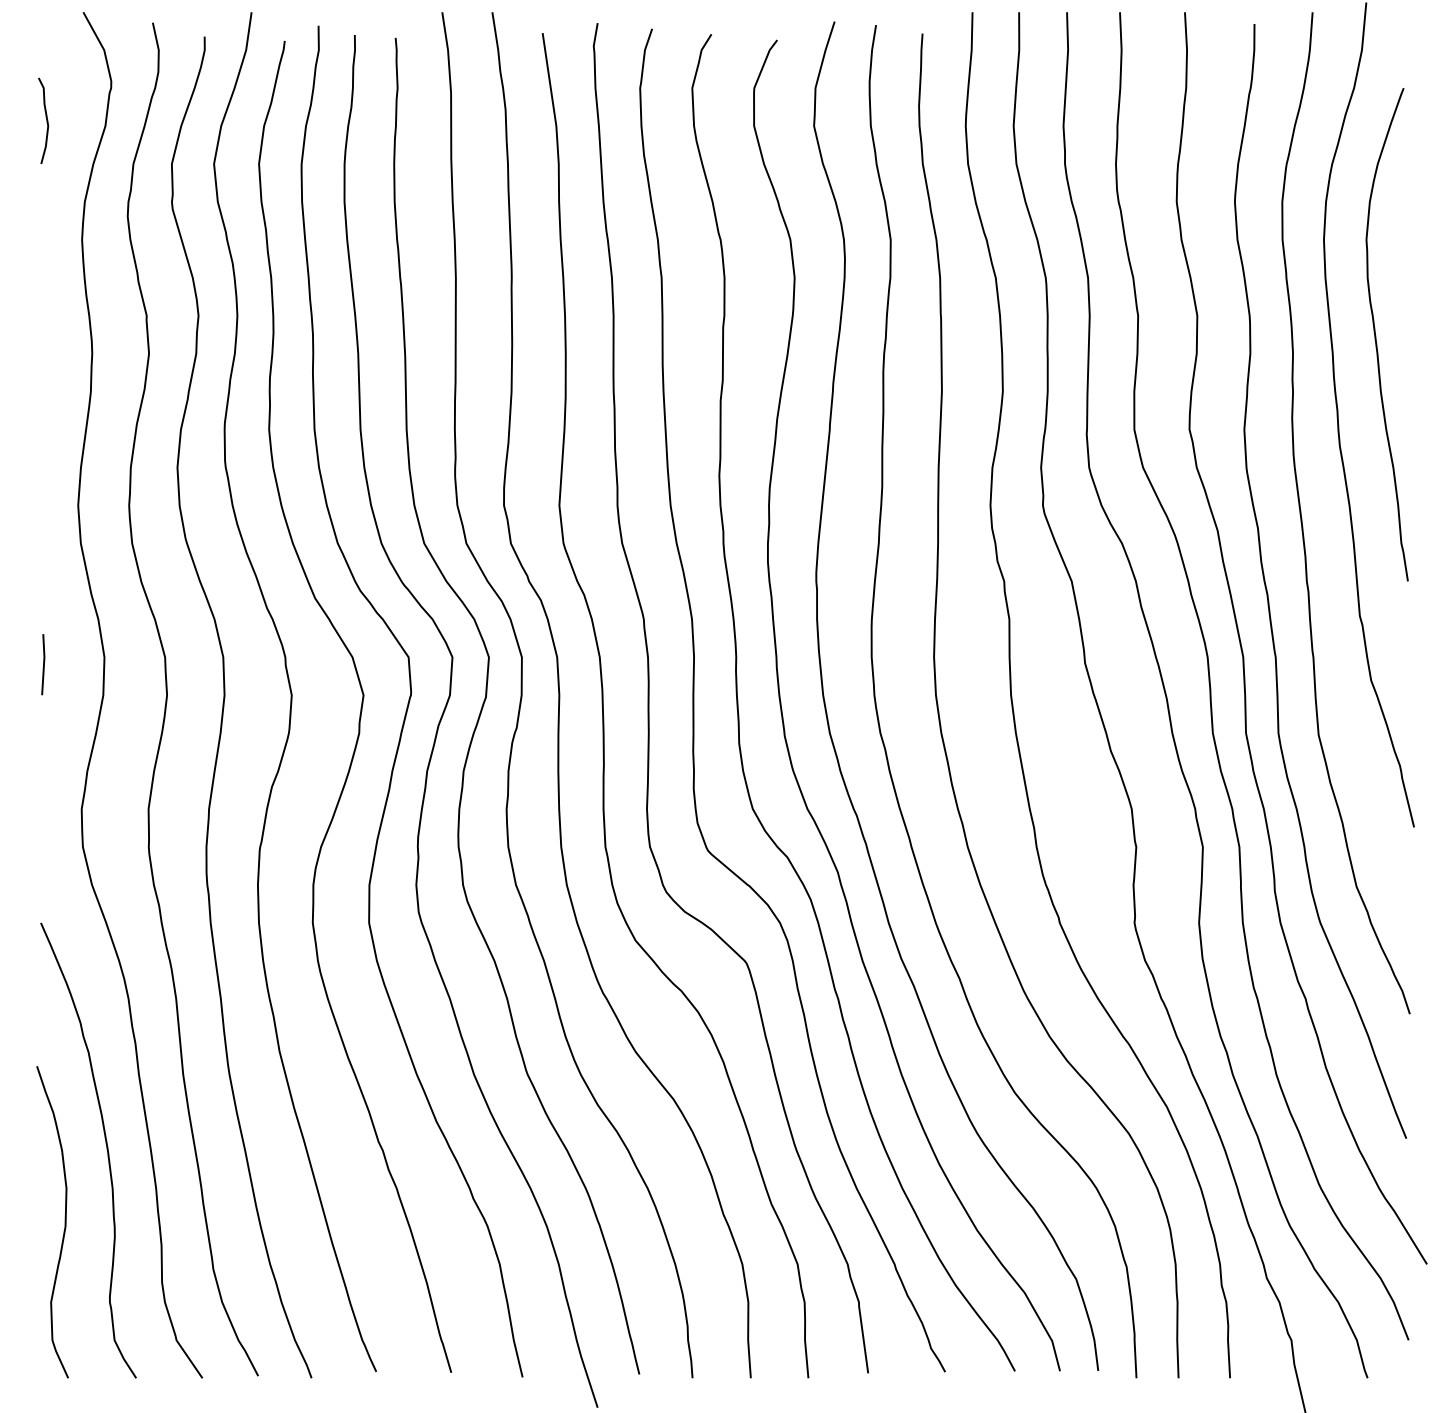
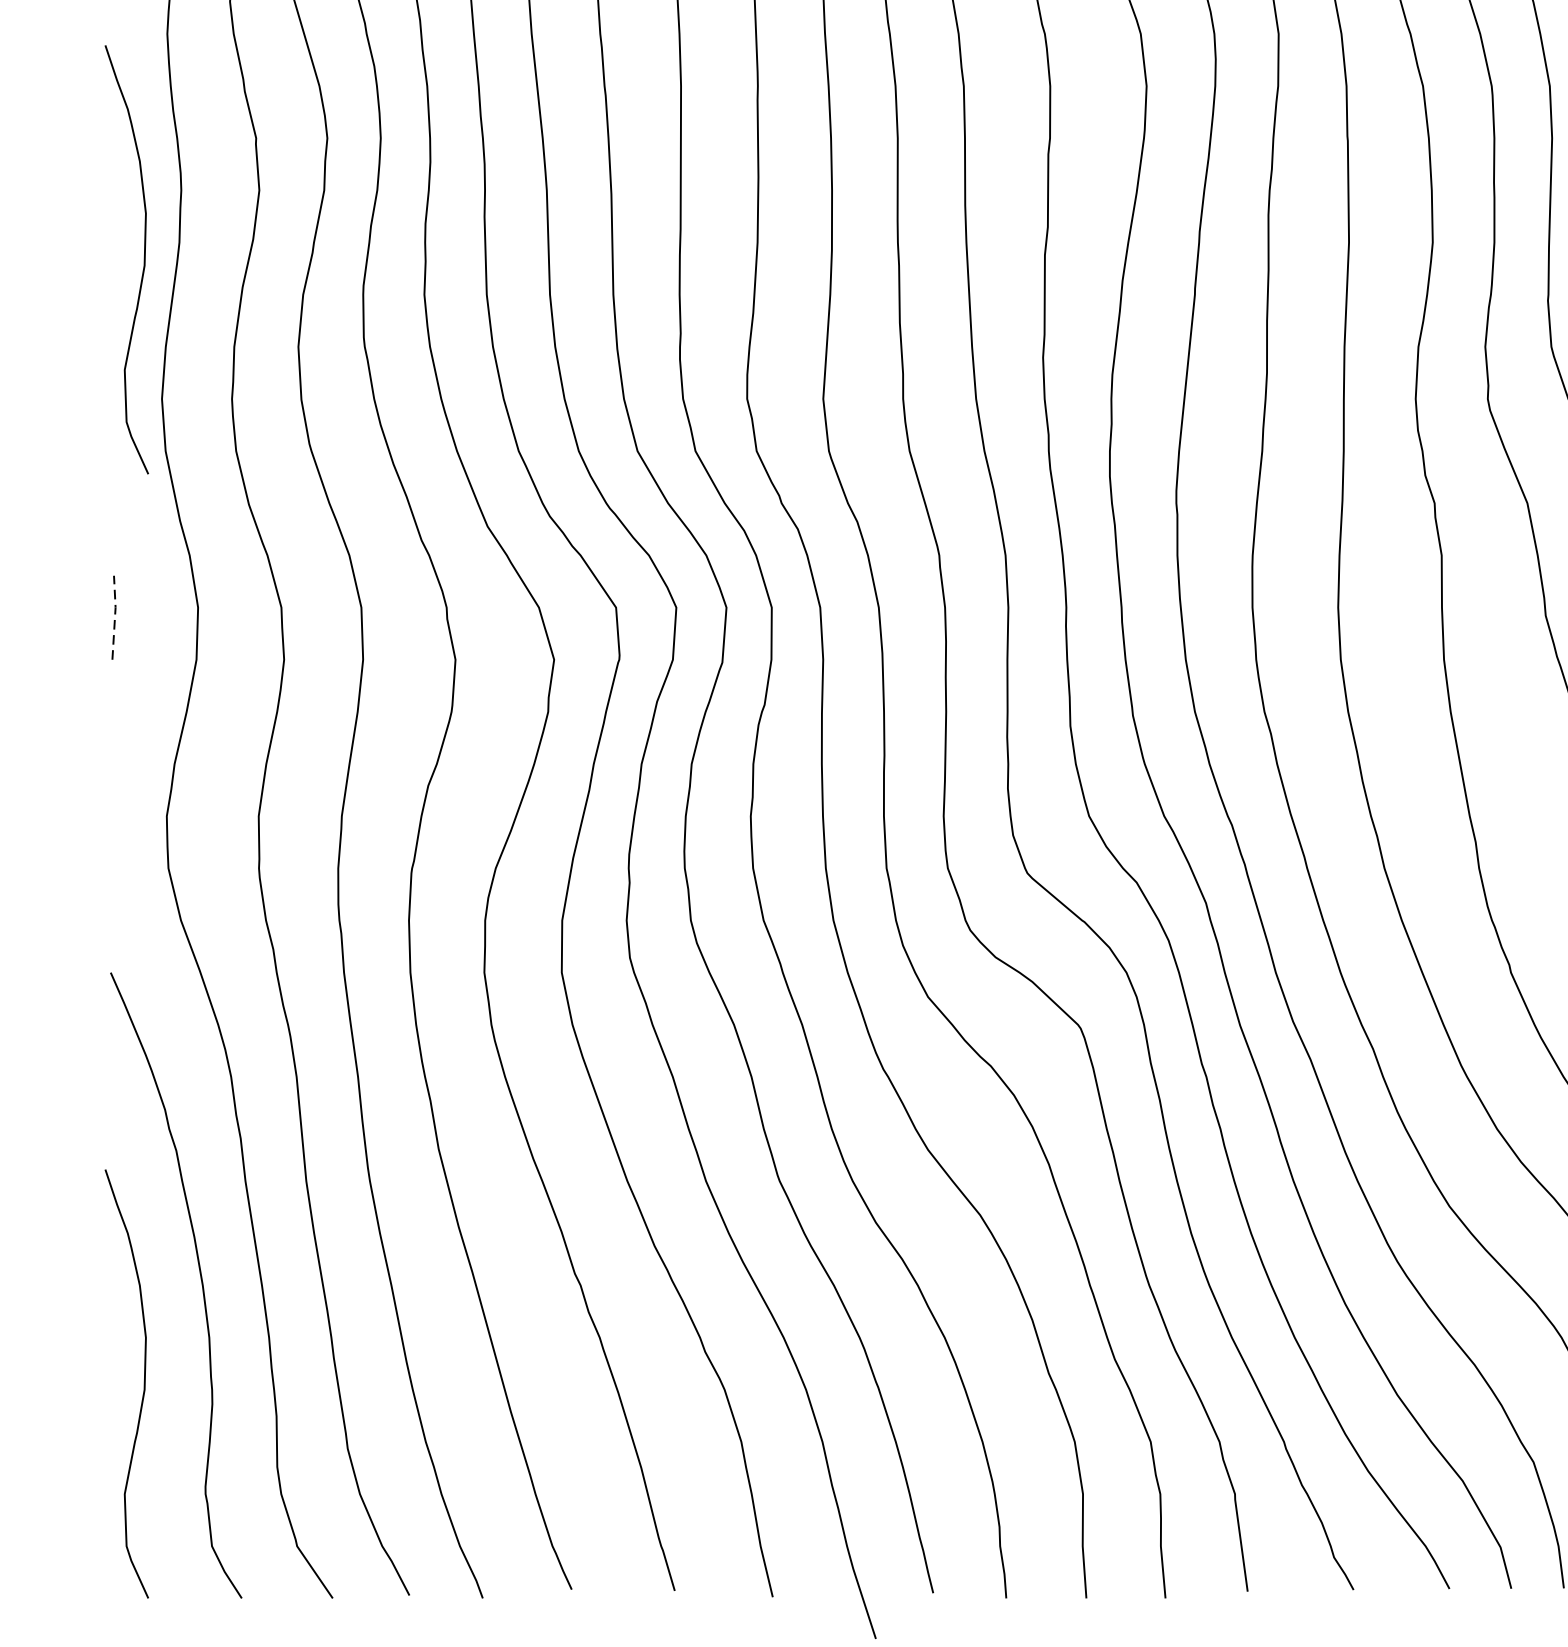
curve: (64, 404) -> (143, 260), added
line: (44, 664) -> (115, 617), solid -> dashed

